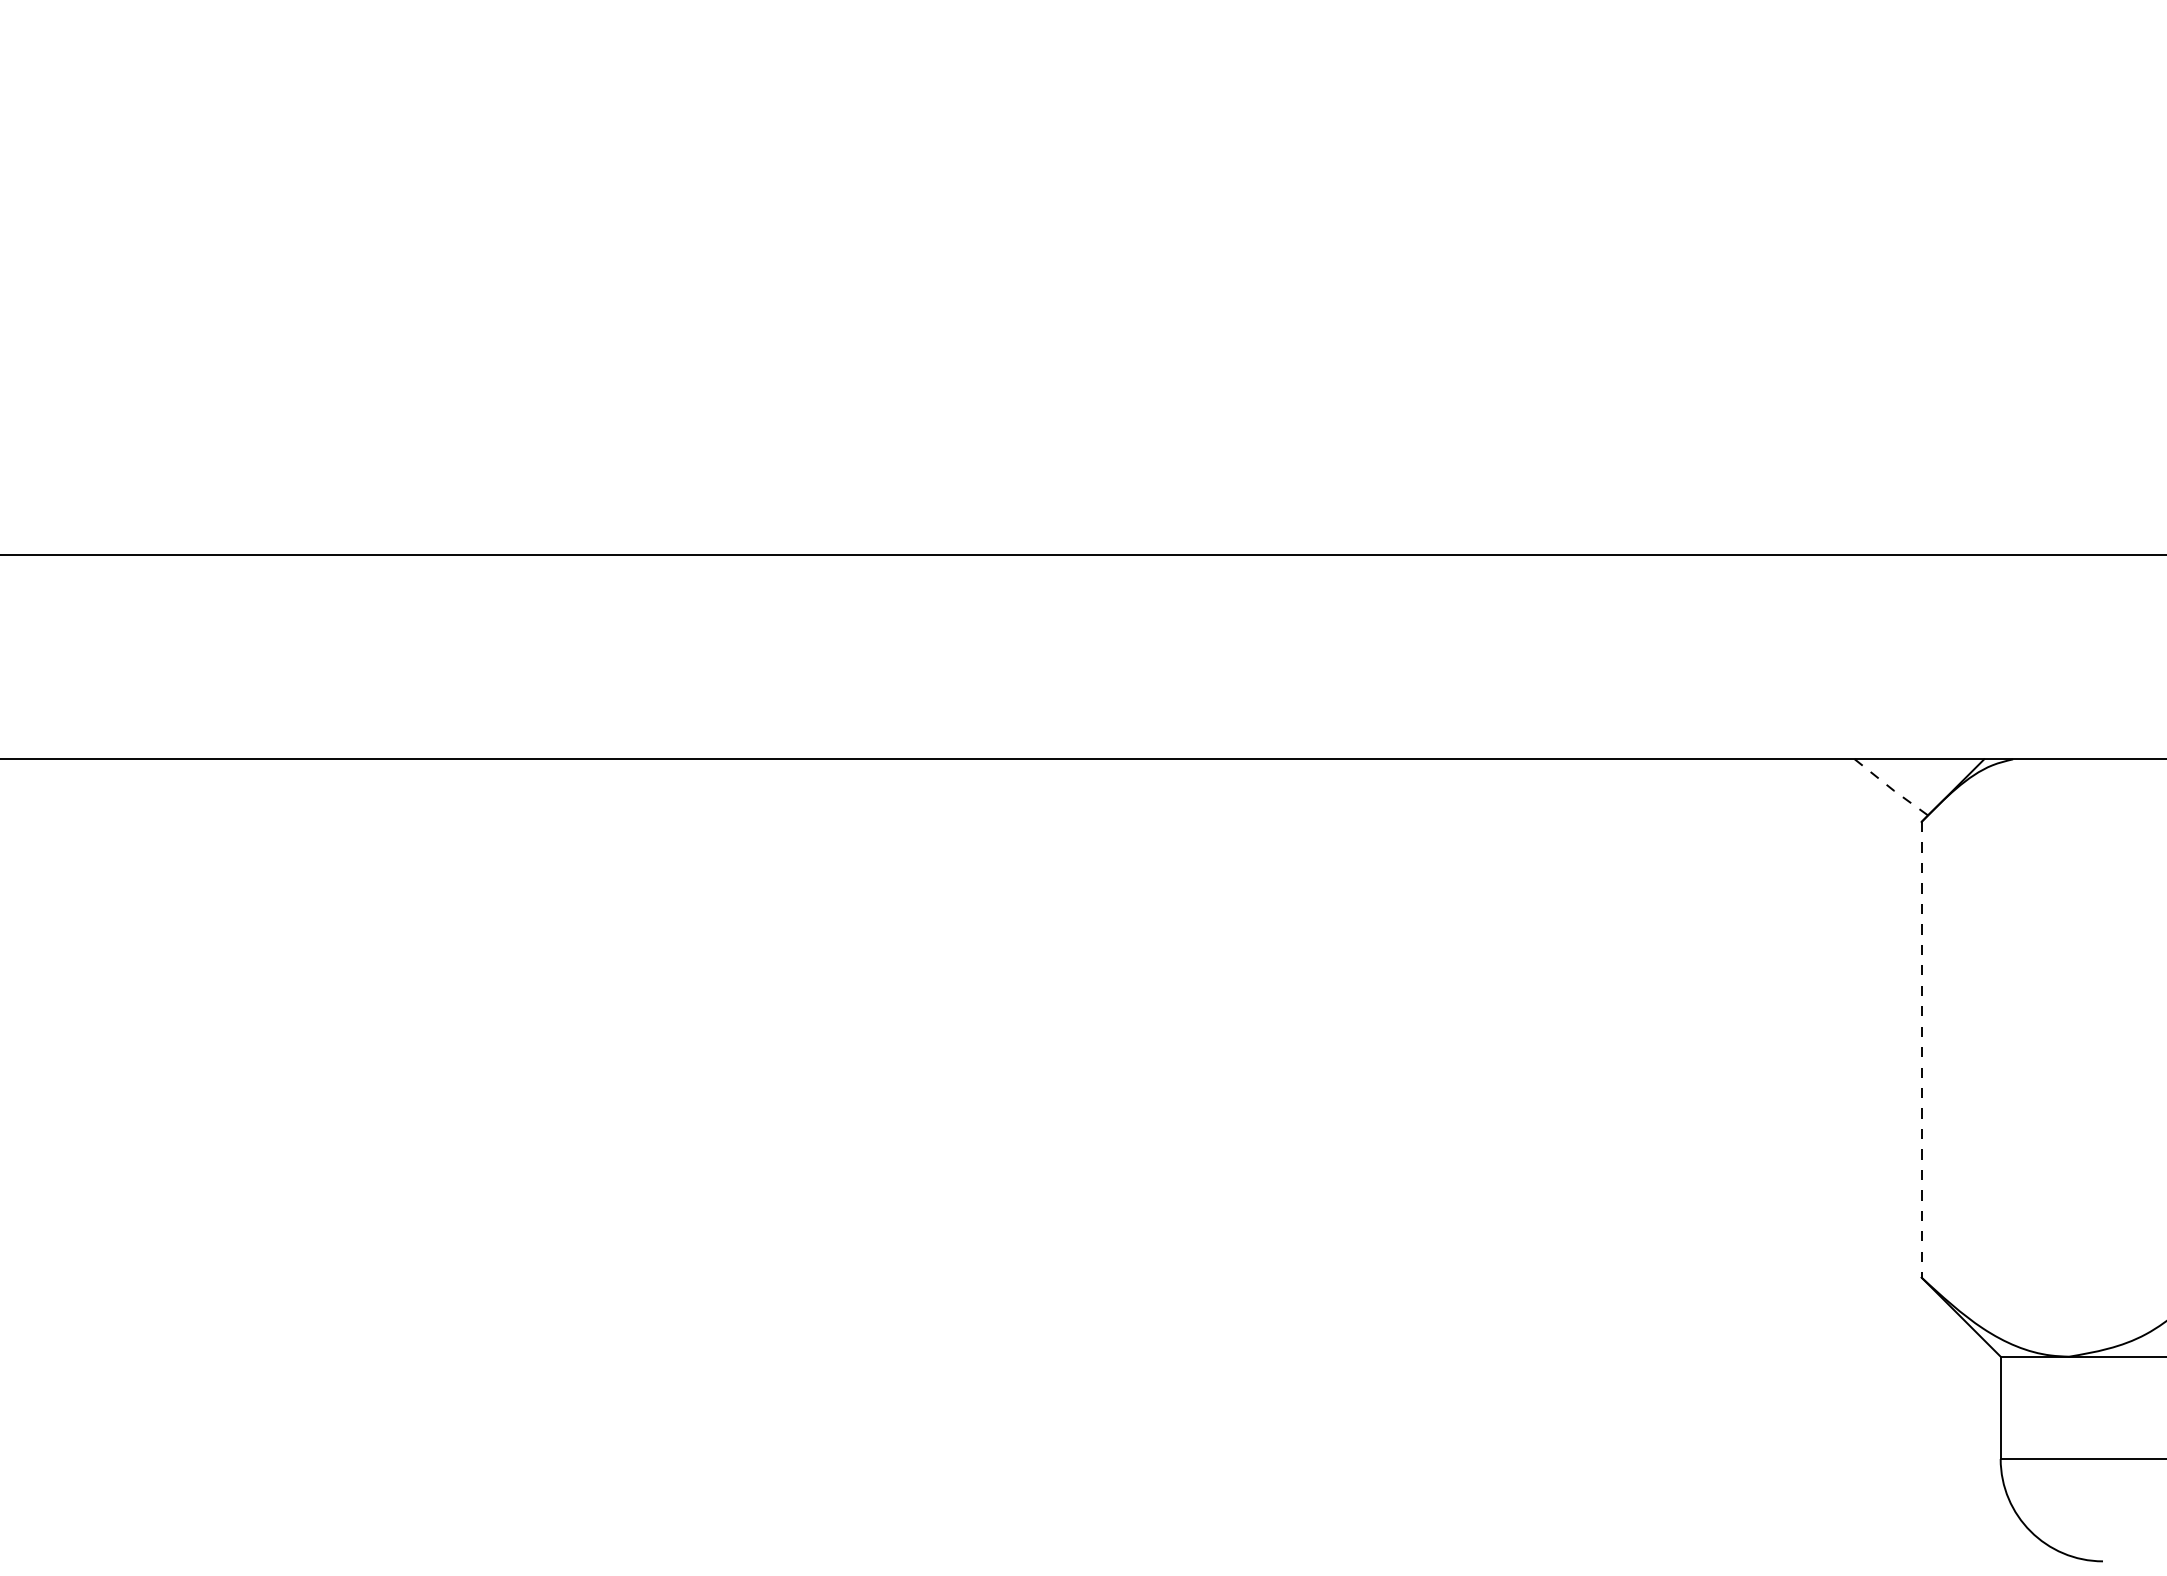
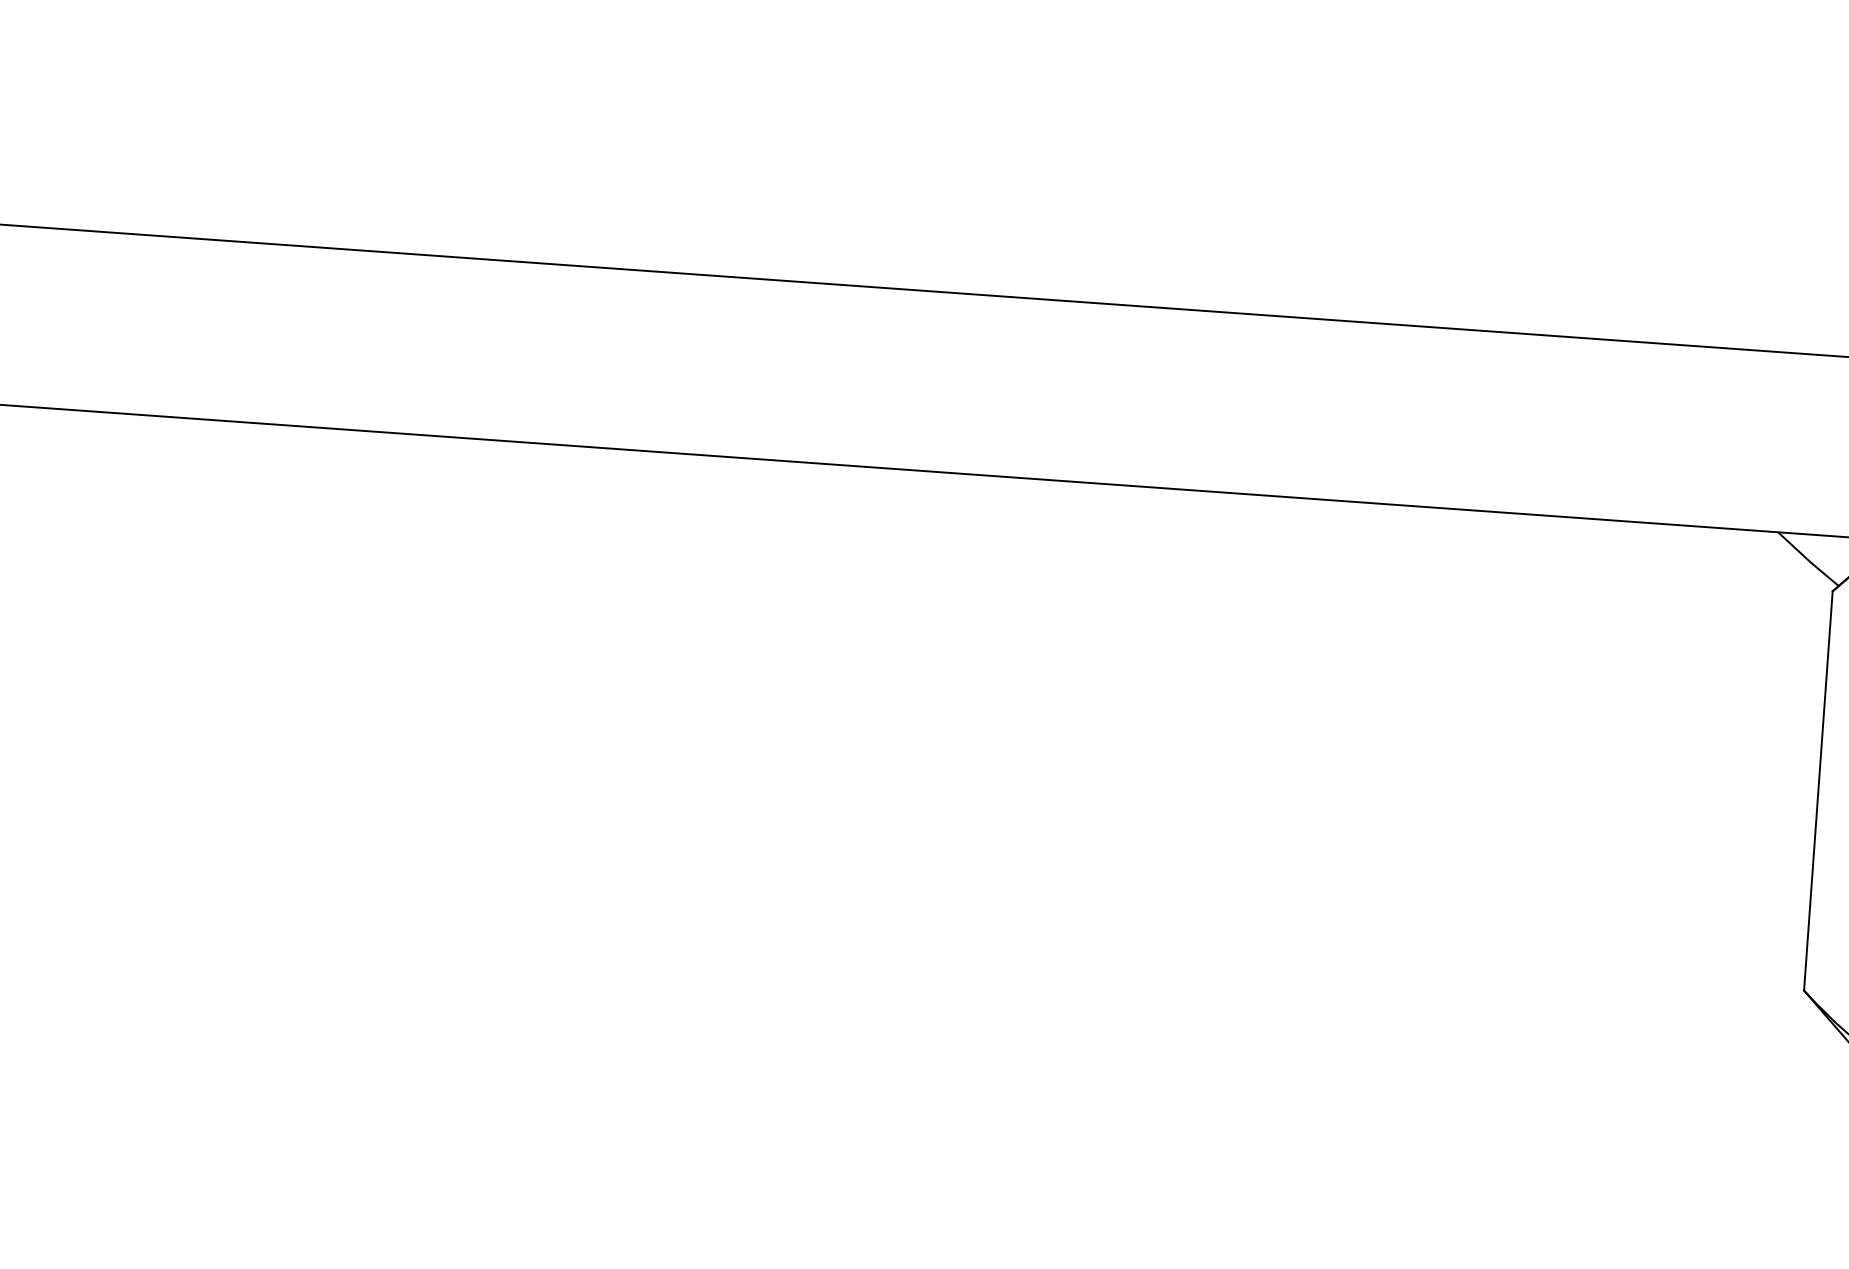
line: (1890, 788) -> (1807, 560), dashed -> solid
line: (1921, 1049) -> (1818, 790), dashed -> solid

